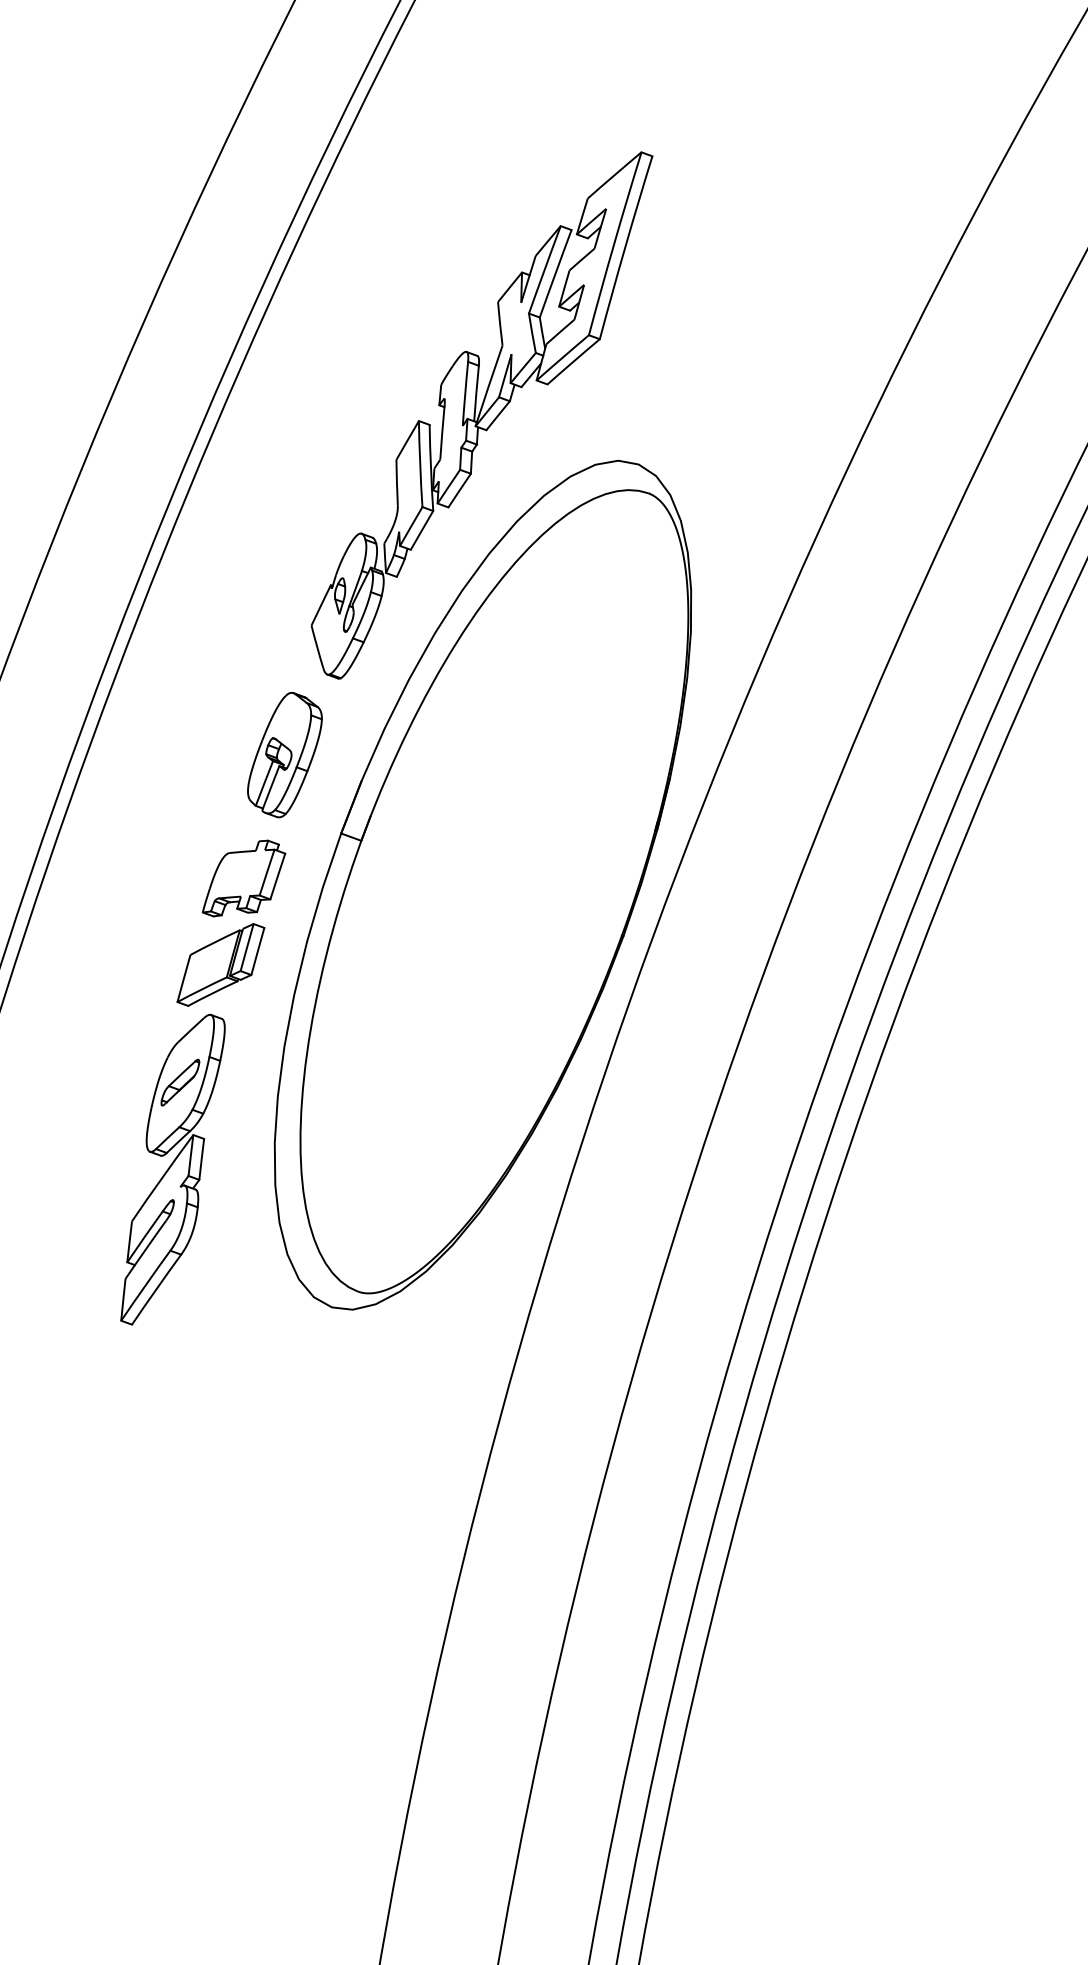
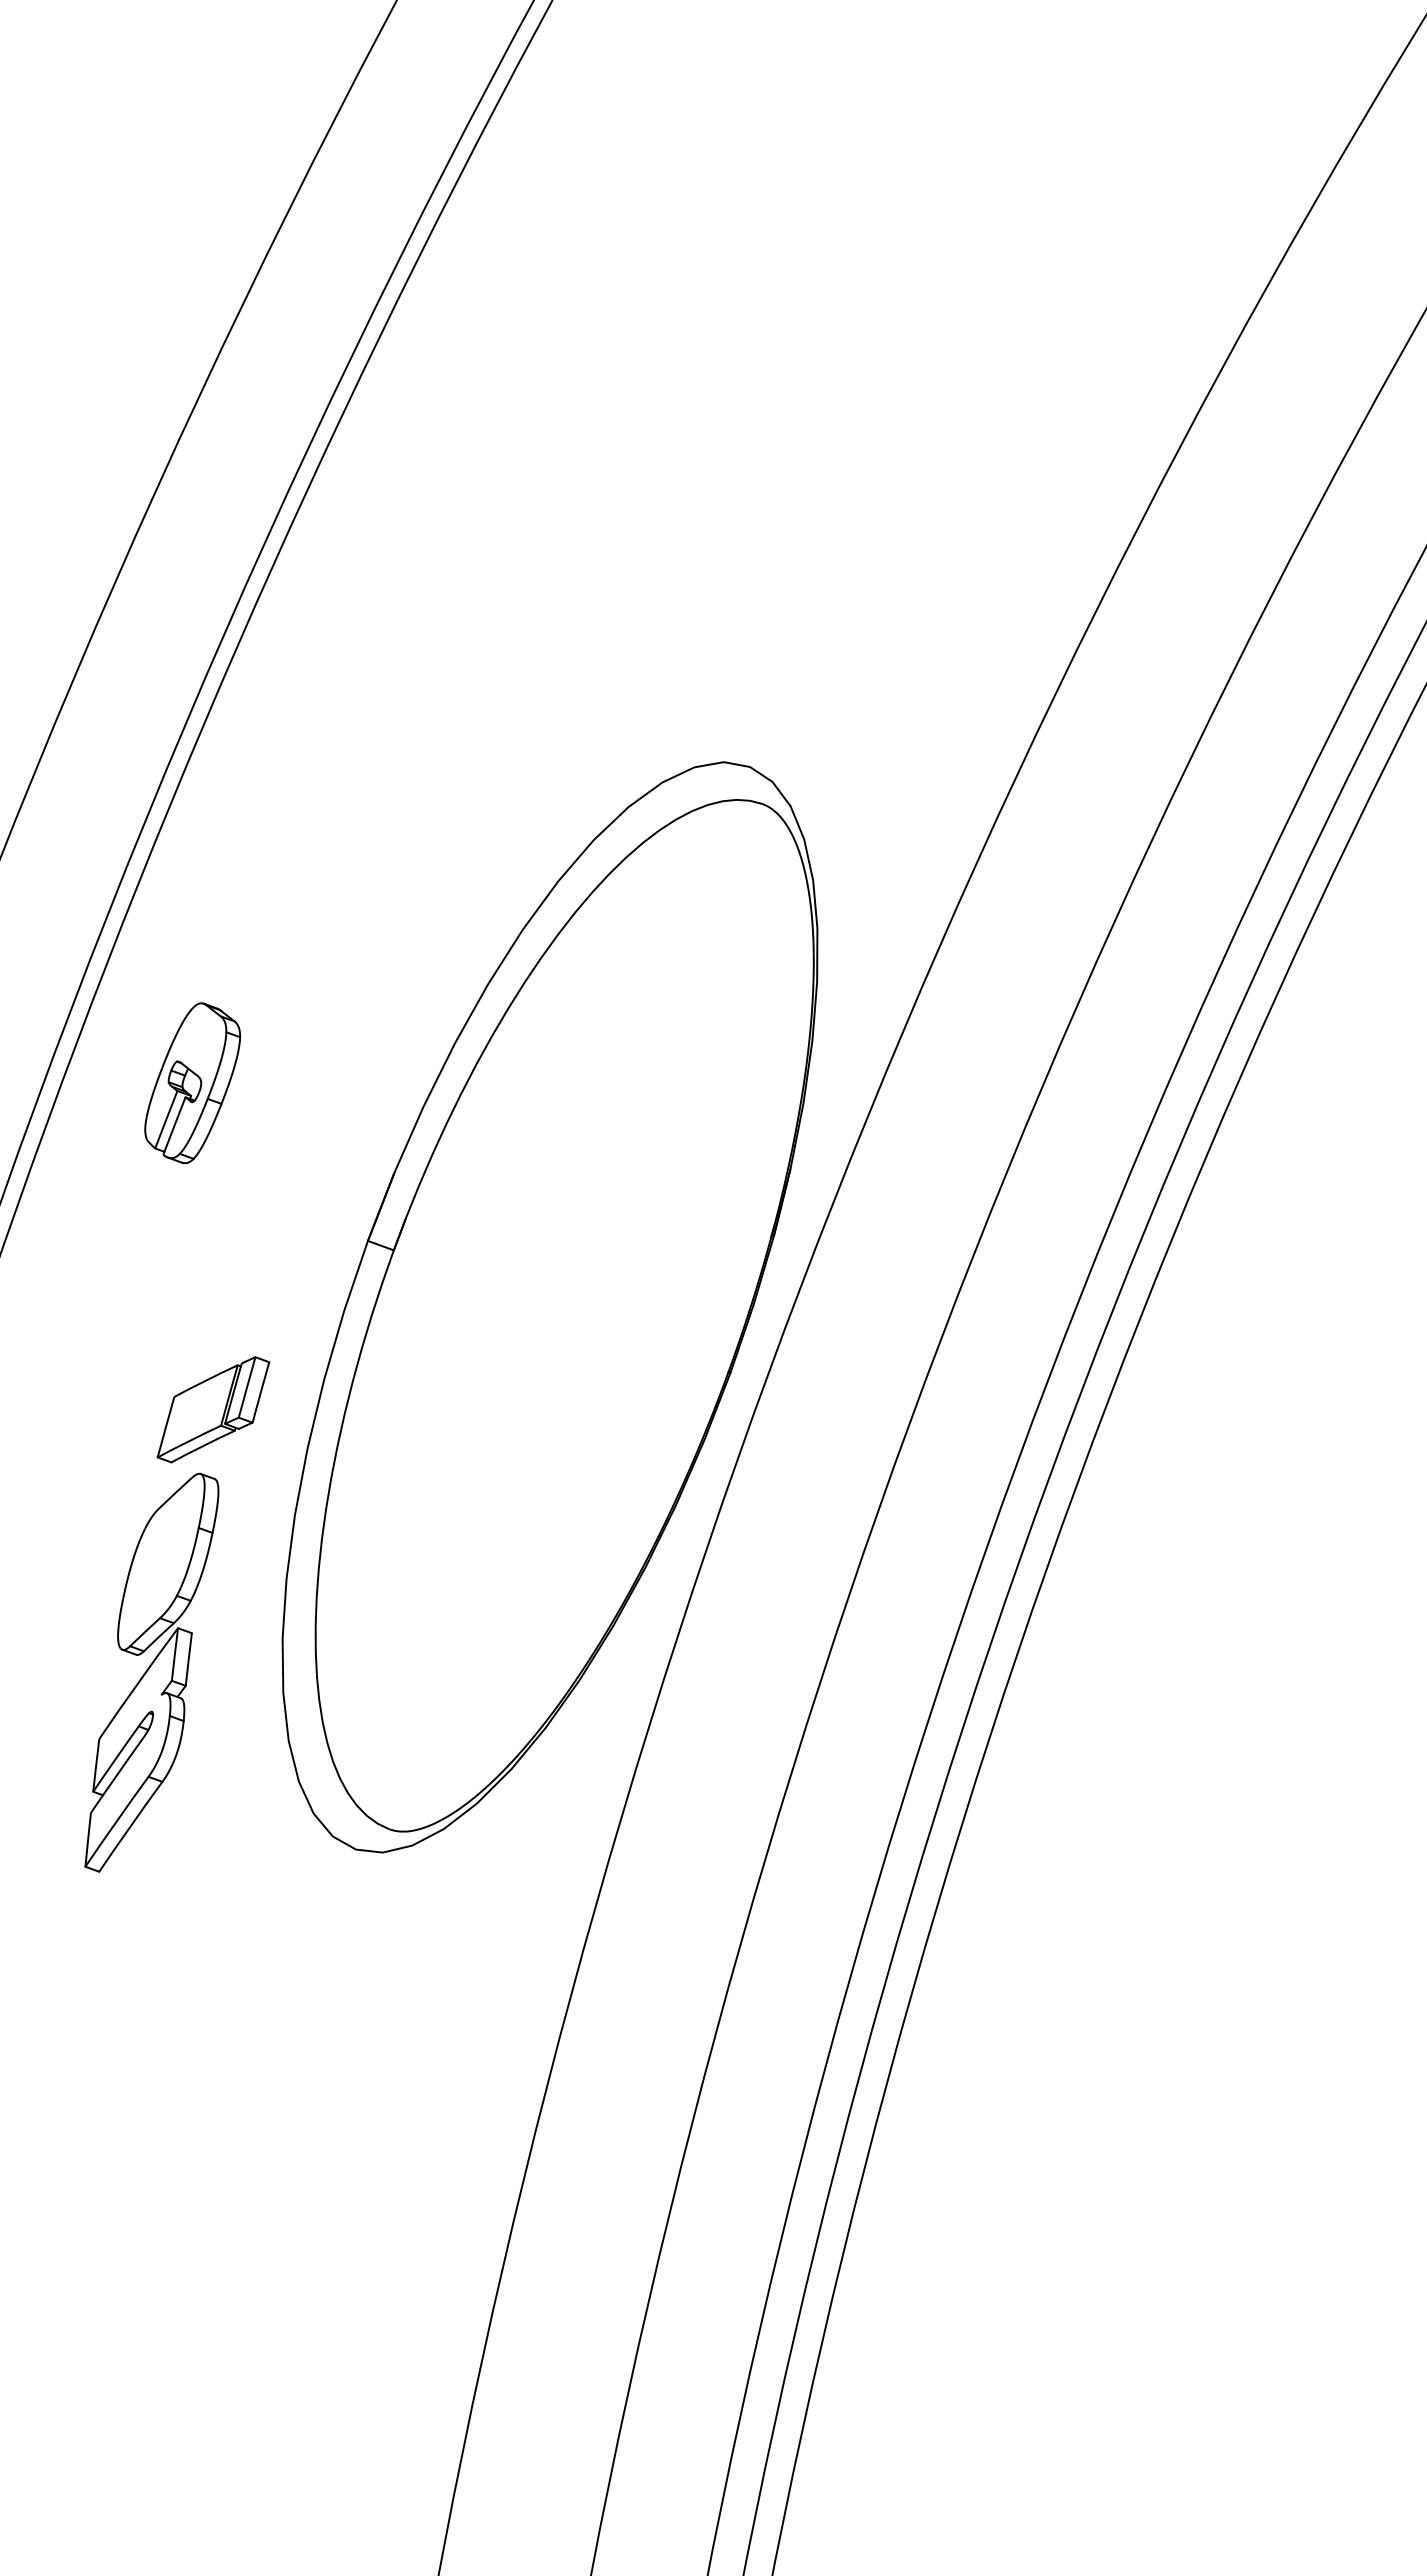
part: (481, 415) -> (548, 703), removed
part: (284, 755) -> (192, 1083), moved
part: (244, 878) -> (243, 1298), removed
part: (180, 1082) -> (161, 1560), removed

